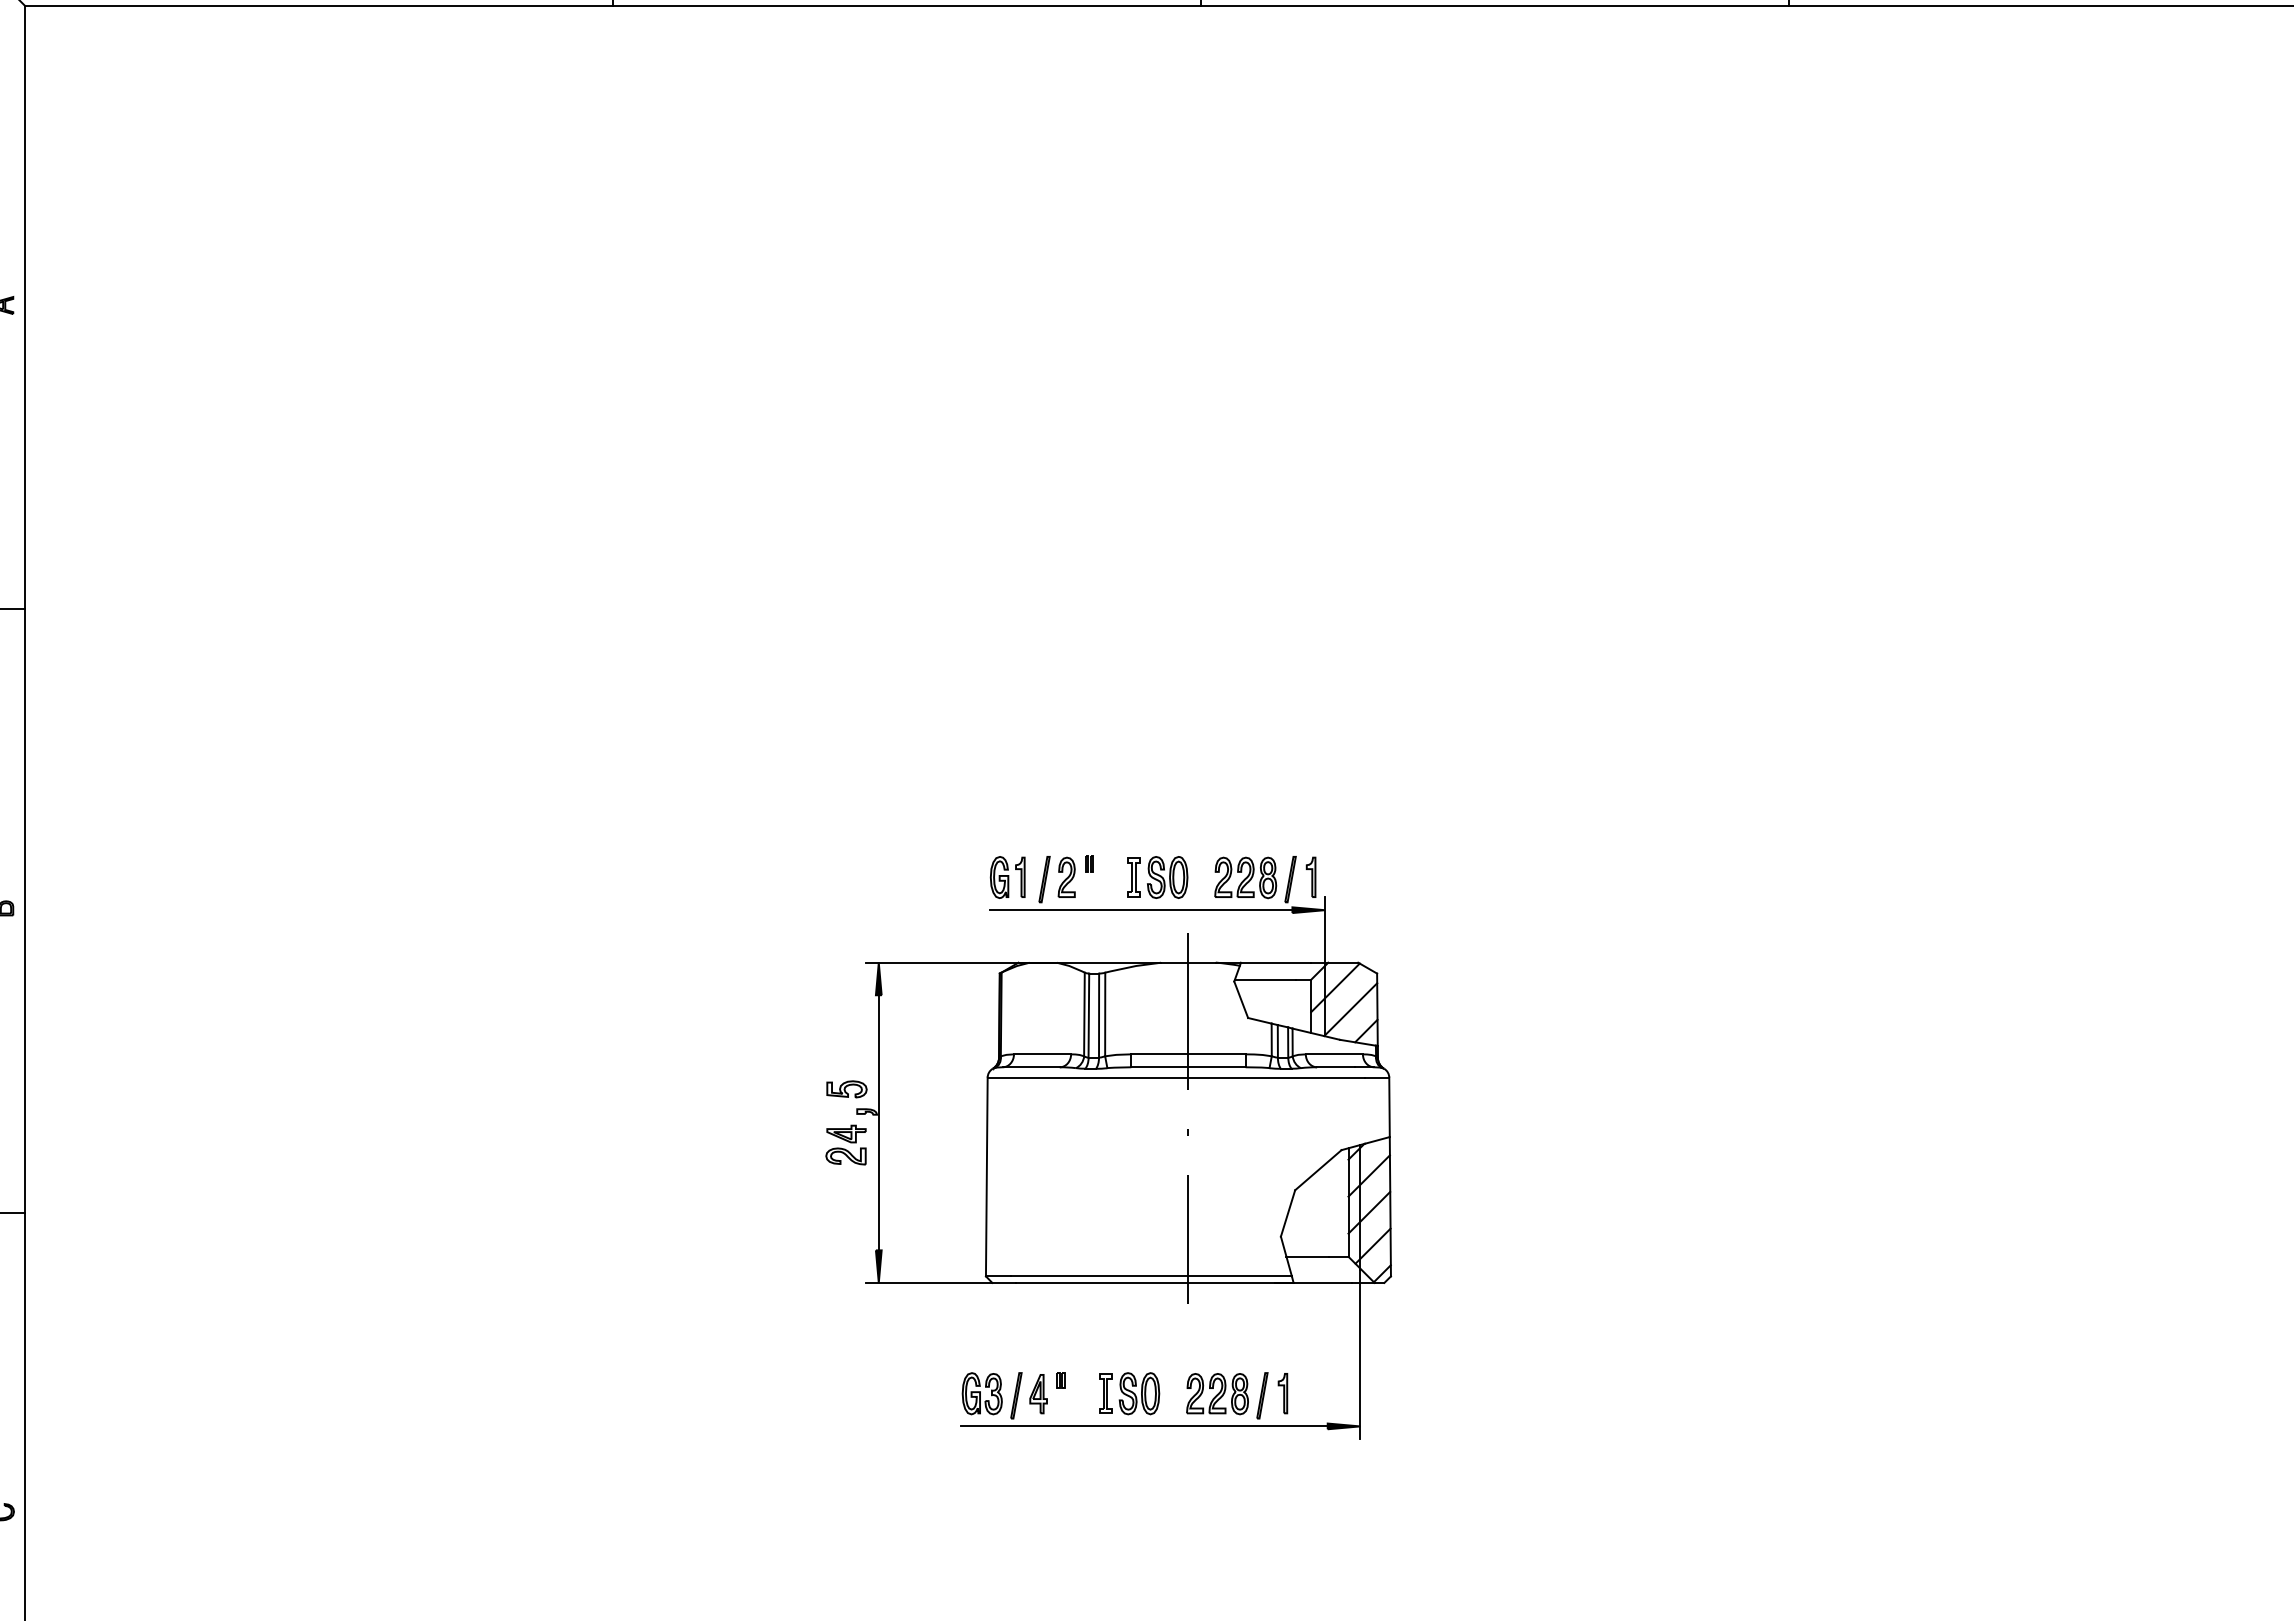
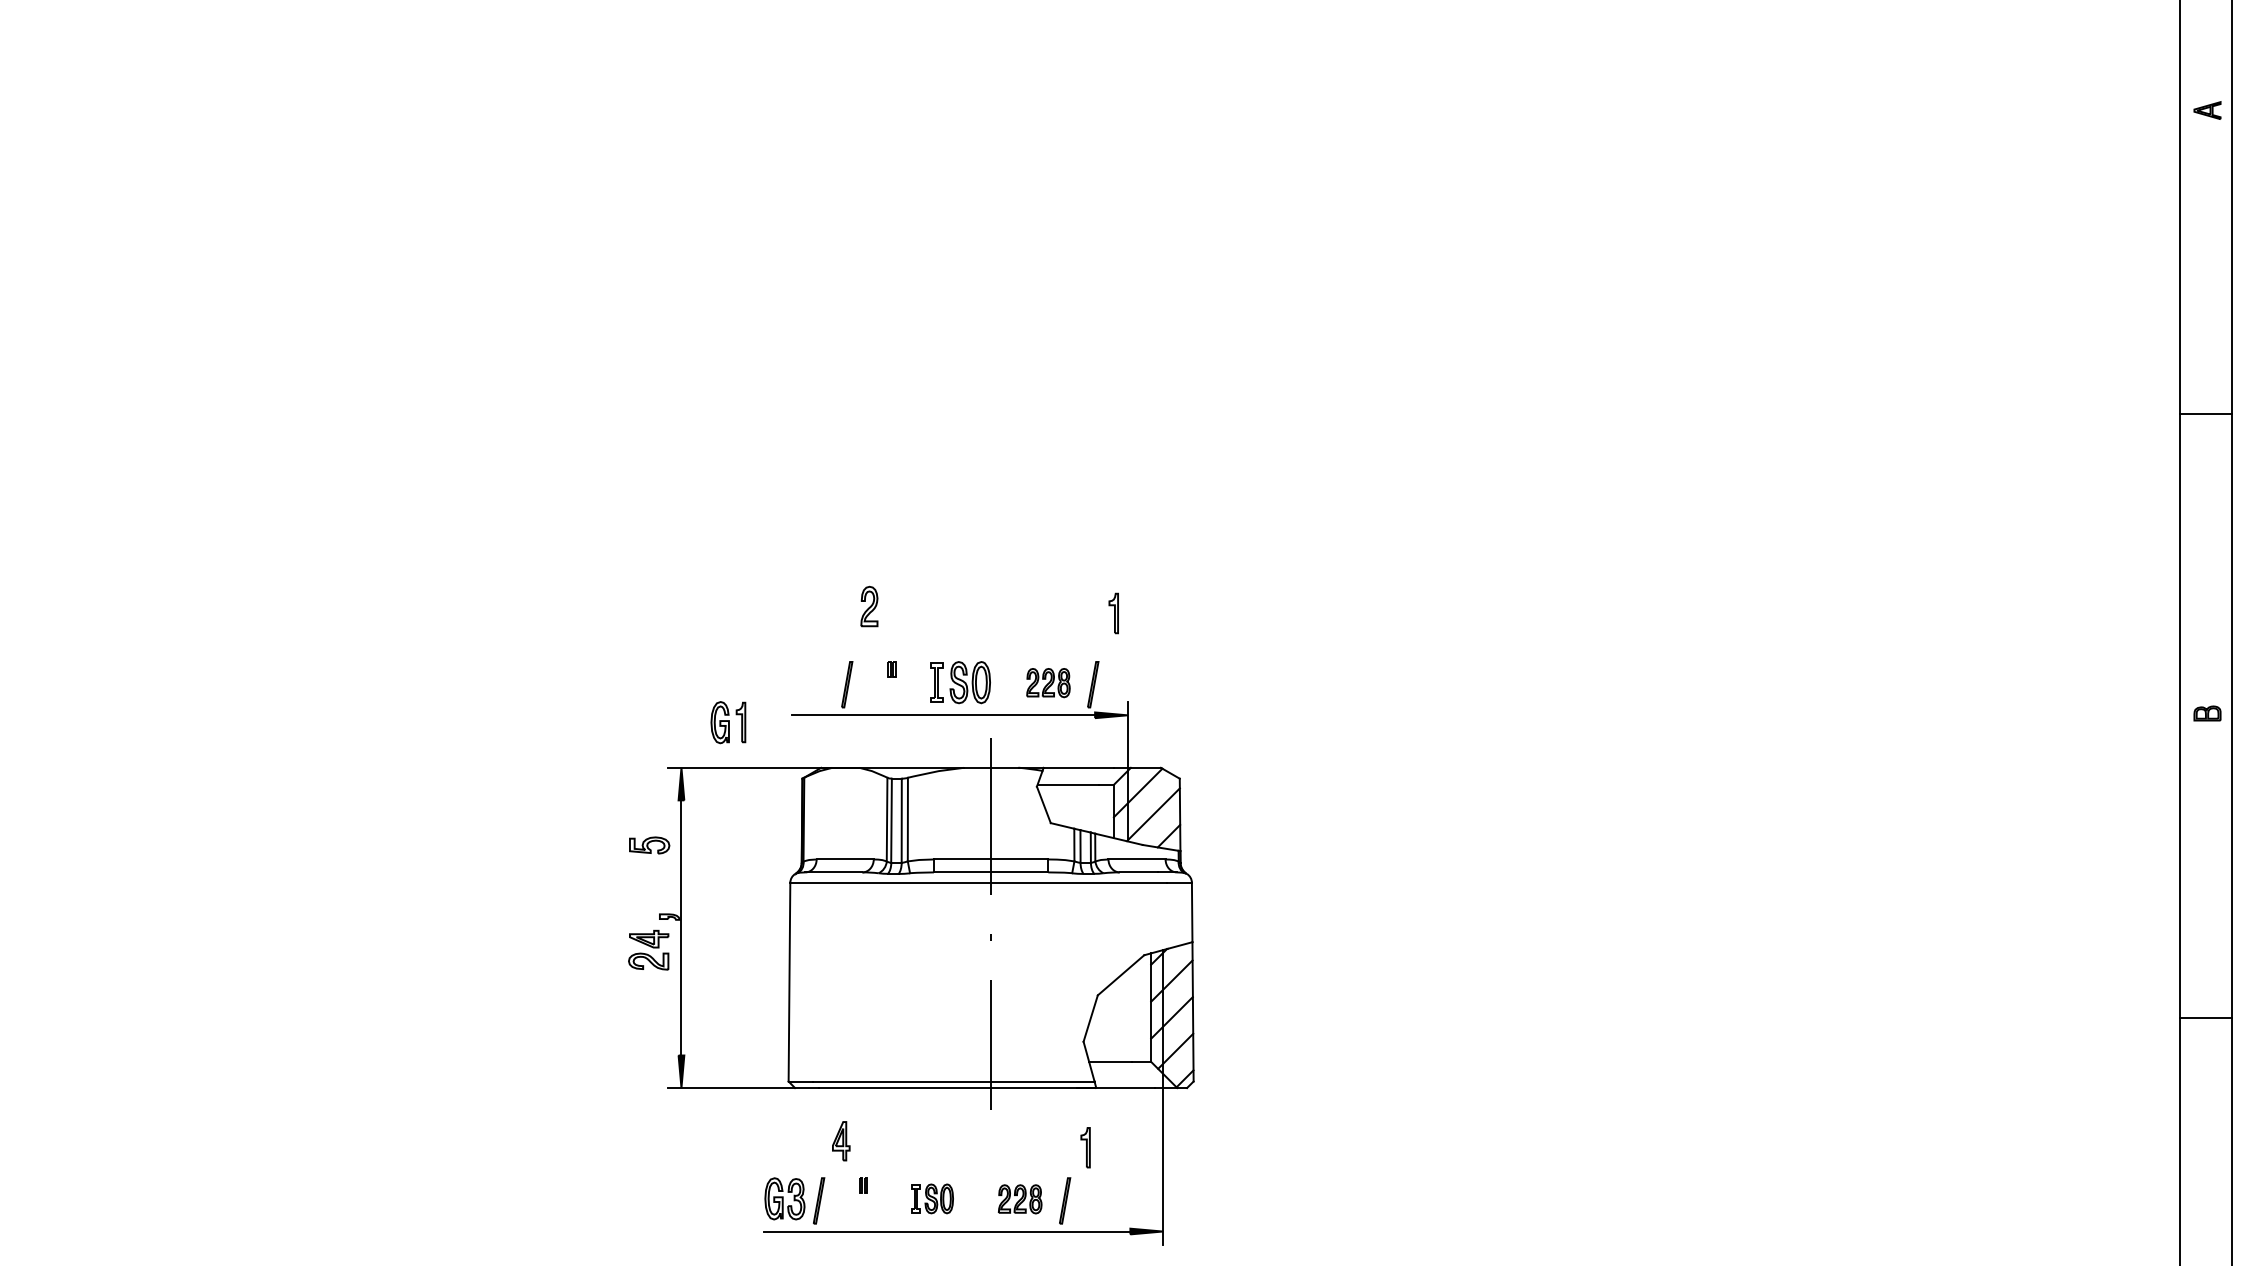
part: (1066, 876) -> (869, 605), moved
part: (1310, 876) -> (1113, 612), moved
part: (1007, 877) -> (728, 722), moved
part: (1245, 877) -> (1048, 682), size x0.7
part: (846, 1089) -> (649, 845), moved
part: (1129, 1393) -> (932, 1198), size x0.7
part: (1282, 1393) -> (1085, 1147), moved
part: (1038, 1394) -> (841, 1141), moved
part: (1217, 1394) -> (1020, 1199), size x0.7

